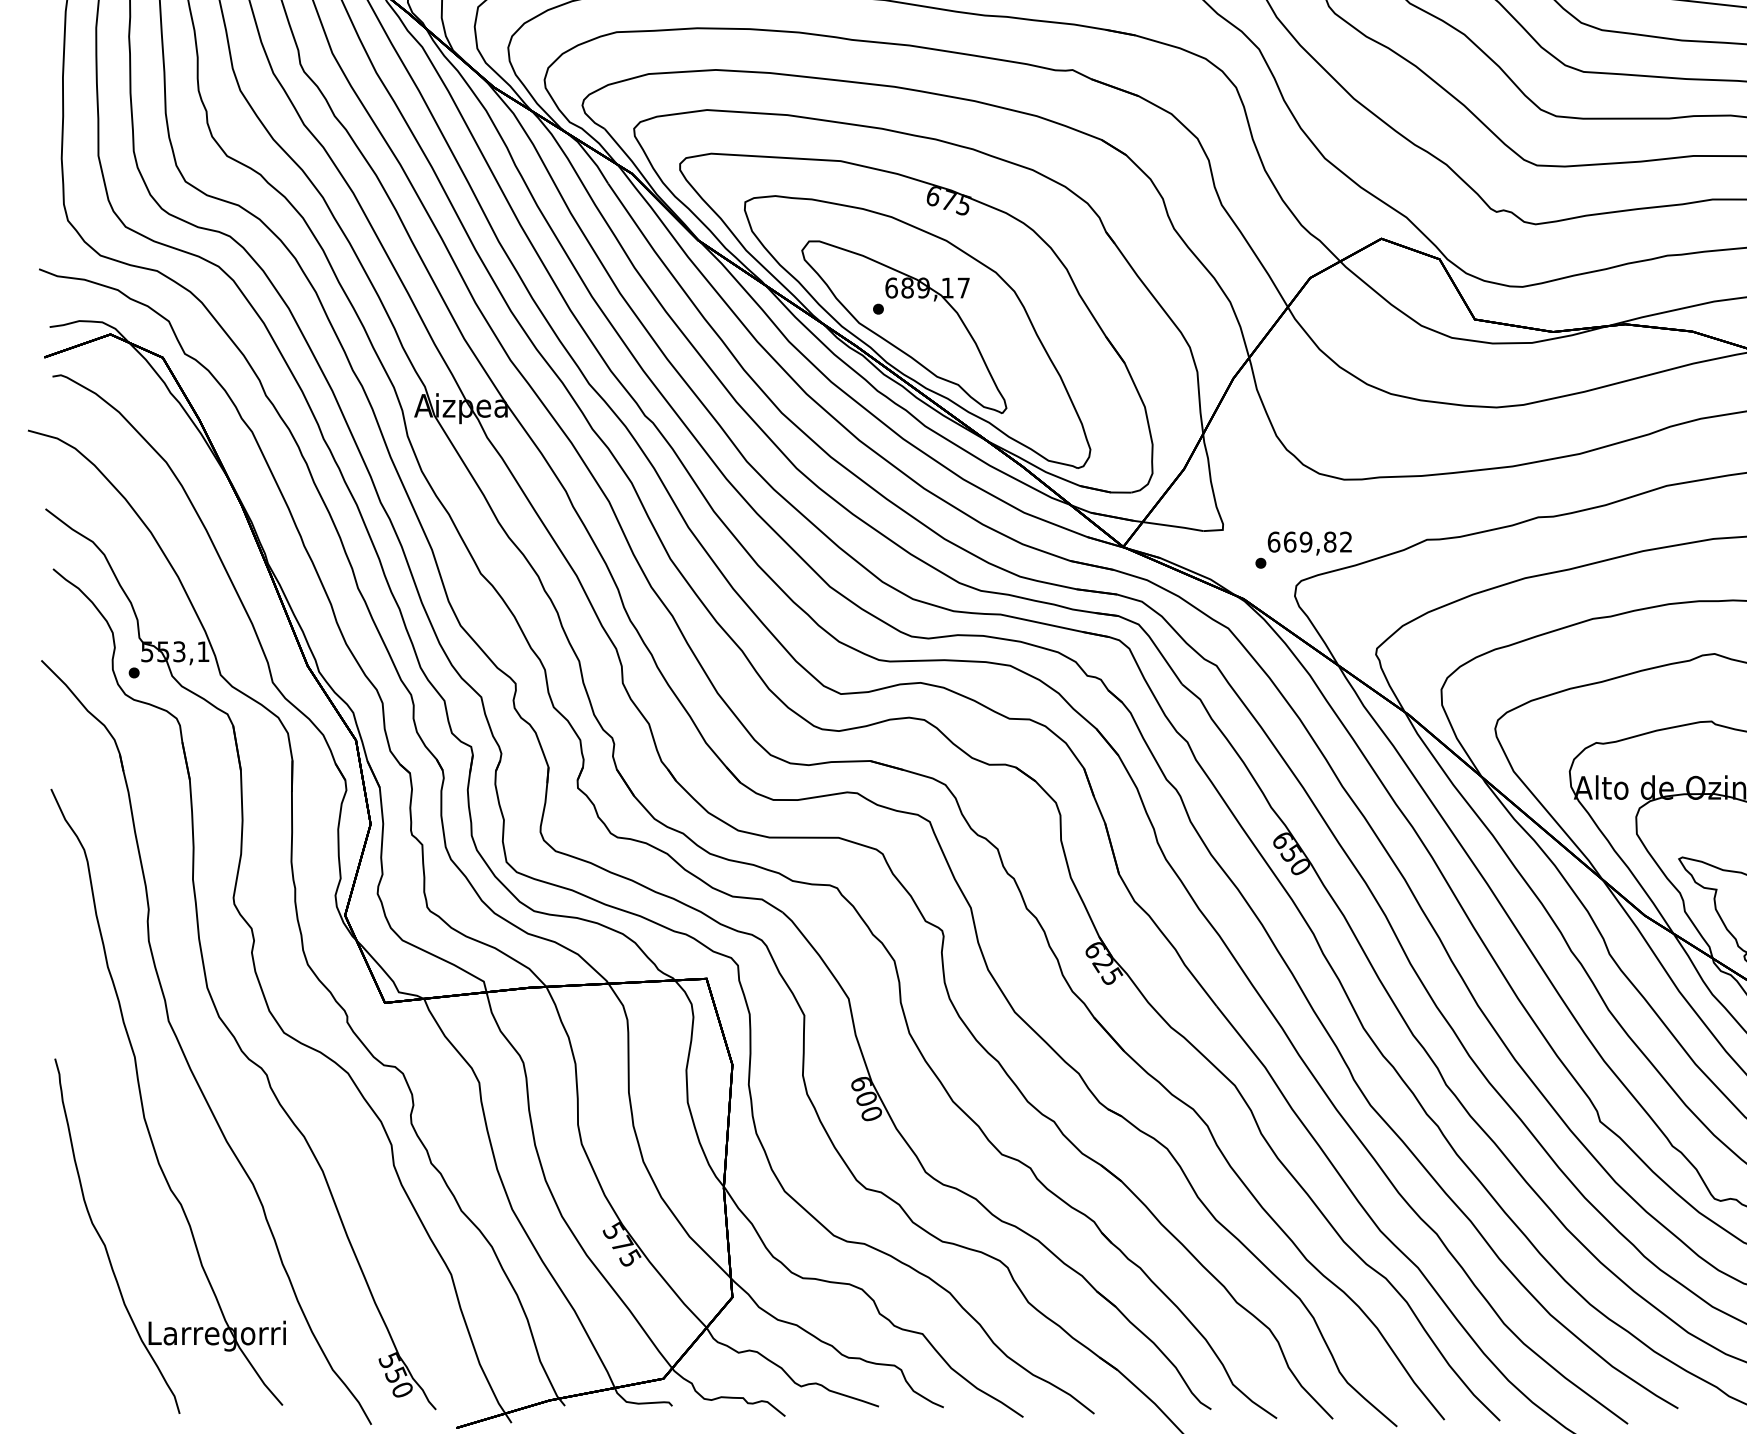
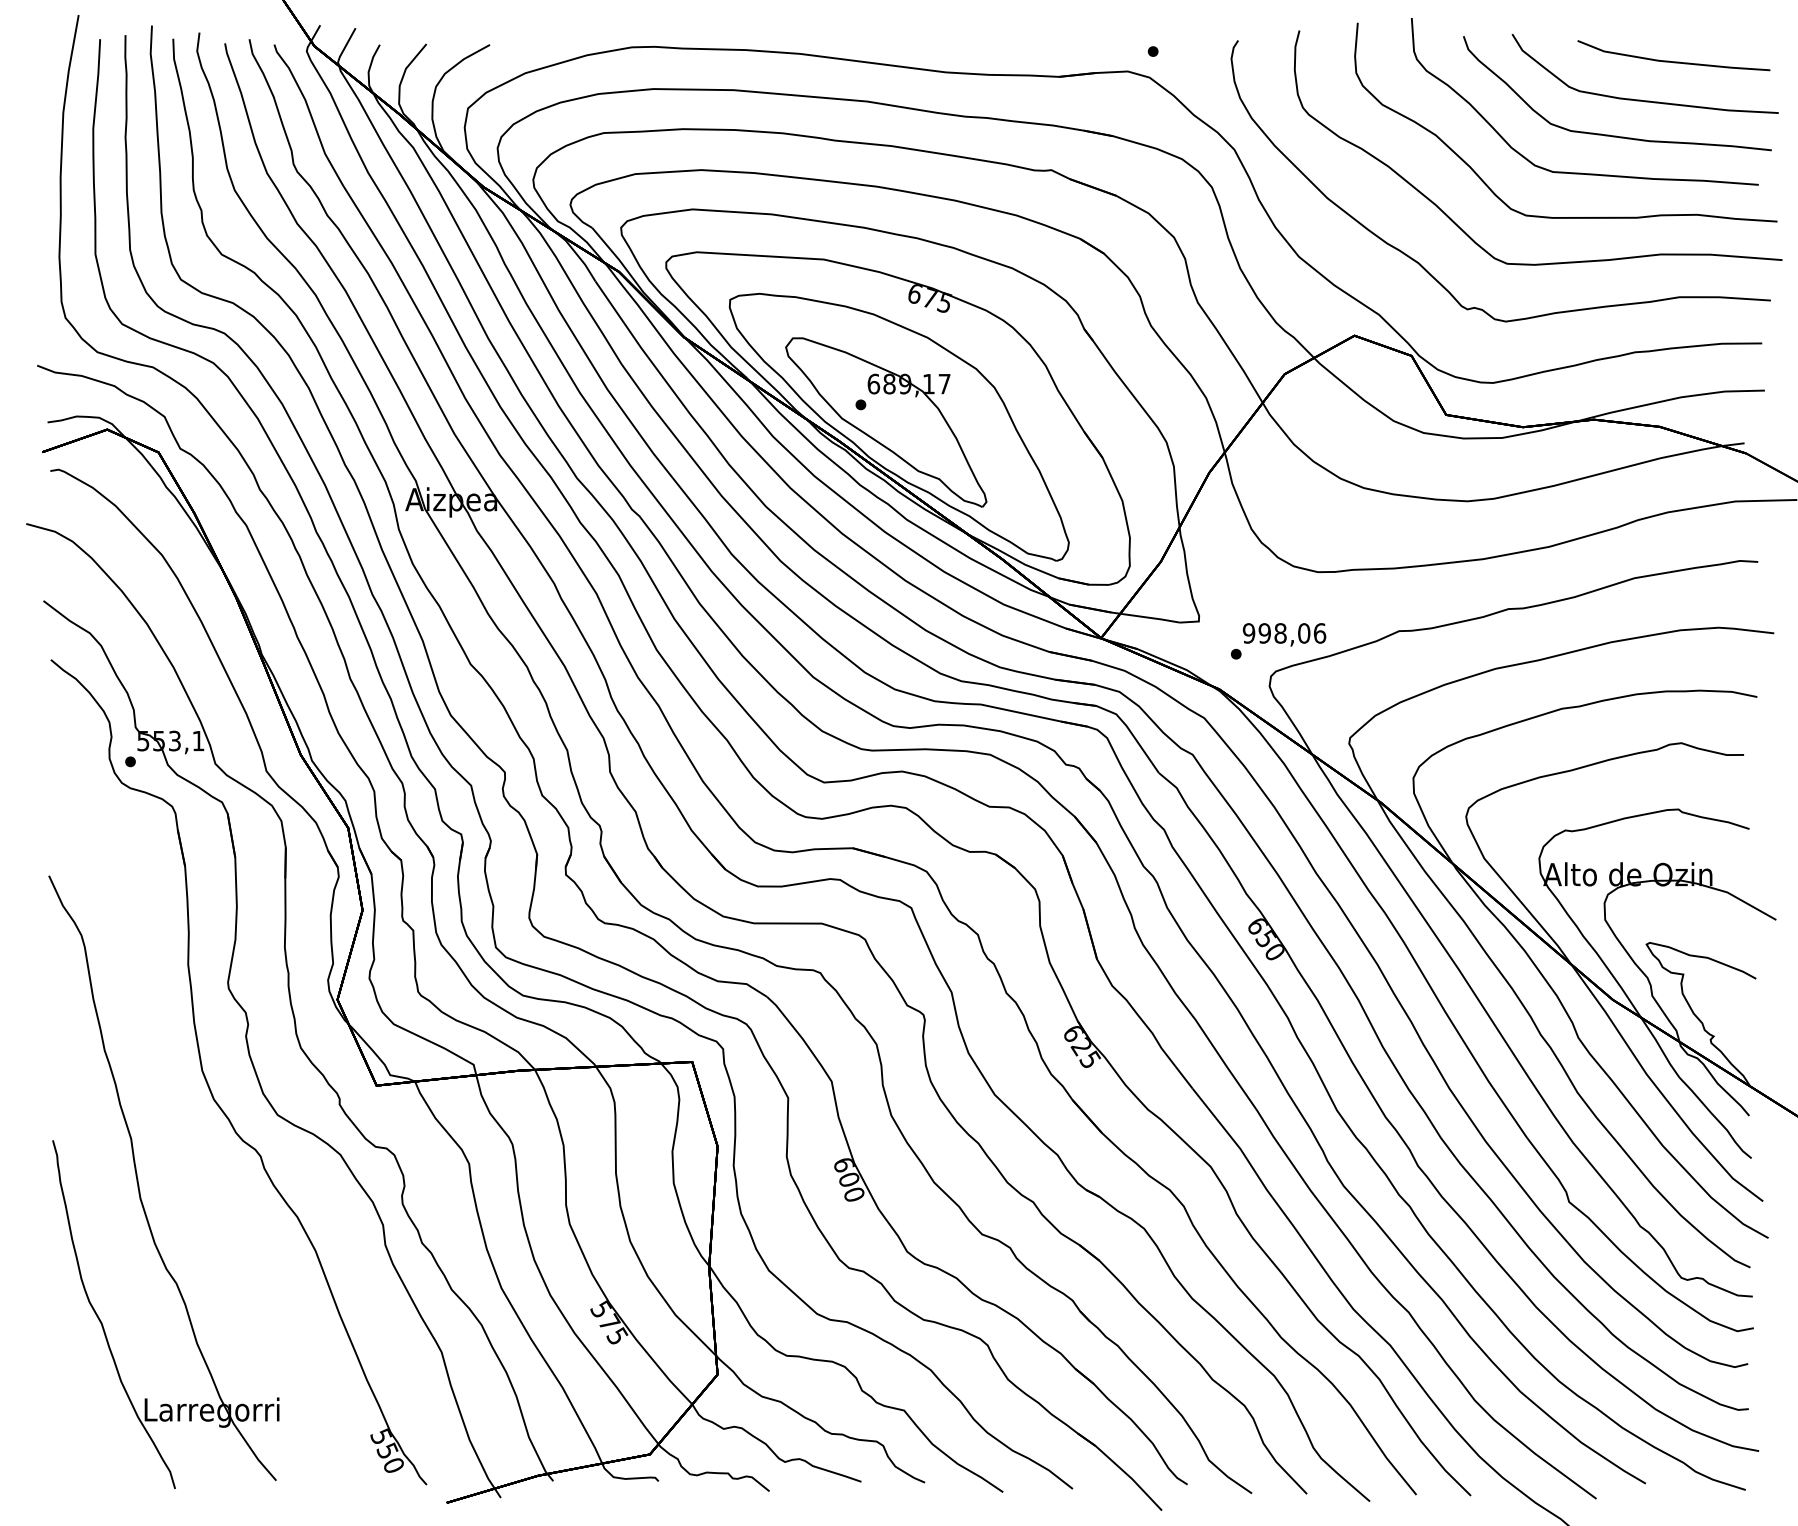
text: (1310, 542) -> (1284, 633), 669,82 -> 998,06
part: (185, 1053) -> (180, 1135), removed

